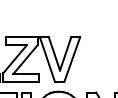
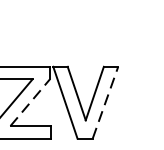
line: (25, 59) -> (30, 102), solid -> dashed
line: (72, 59) -> (105, 102), solid -> dashed

